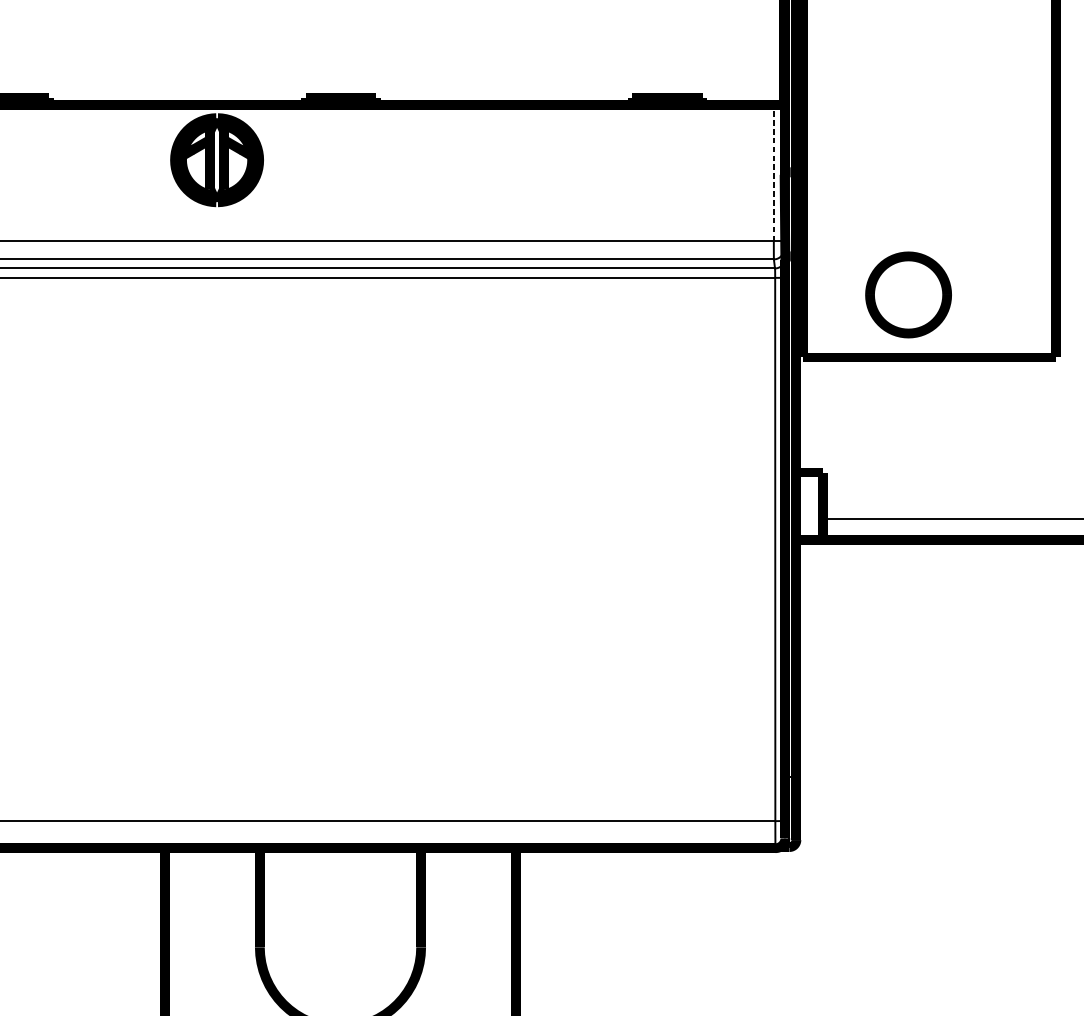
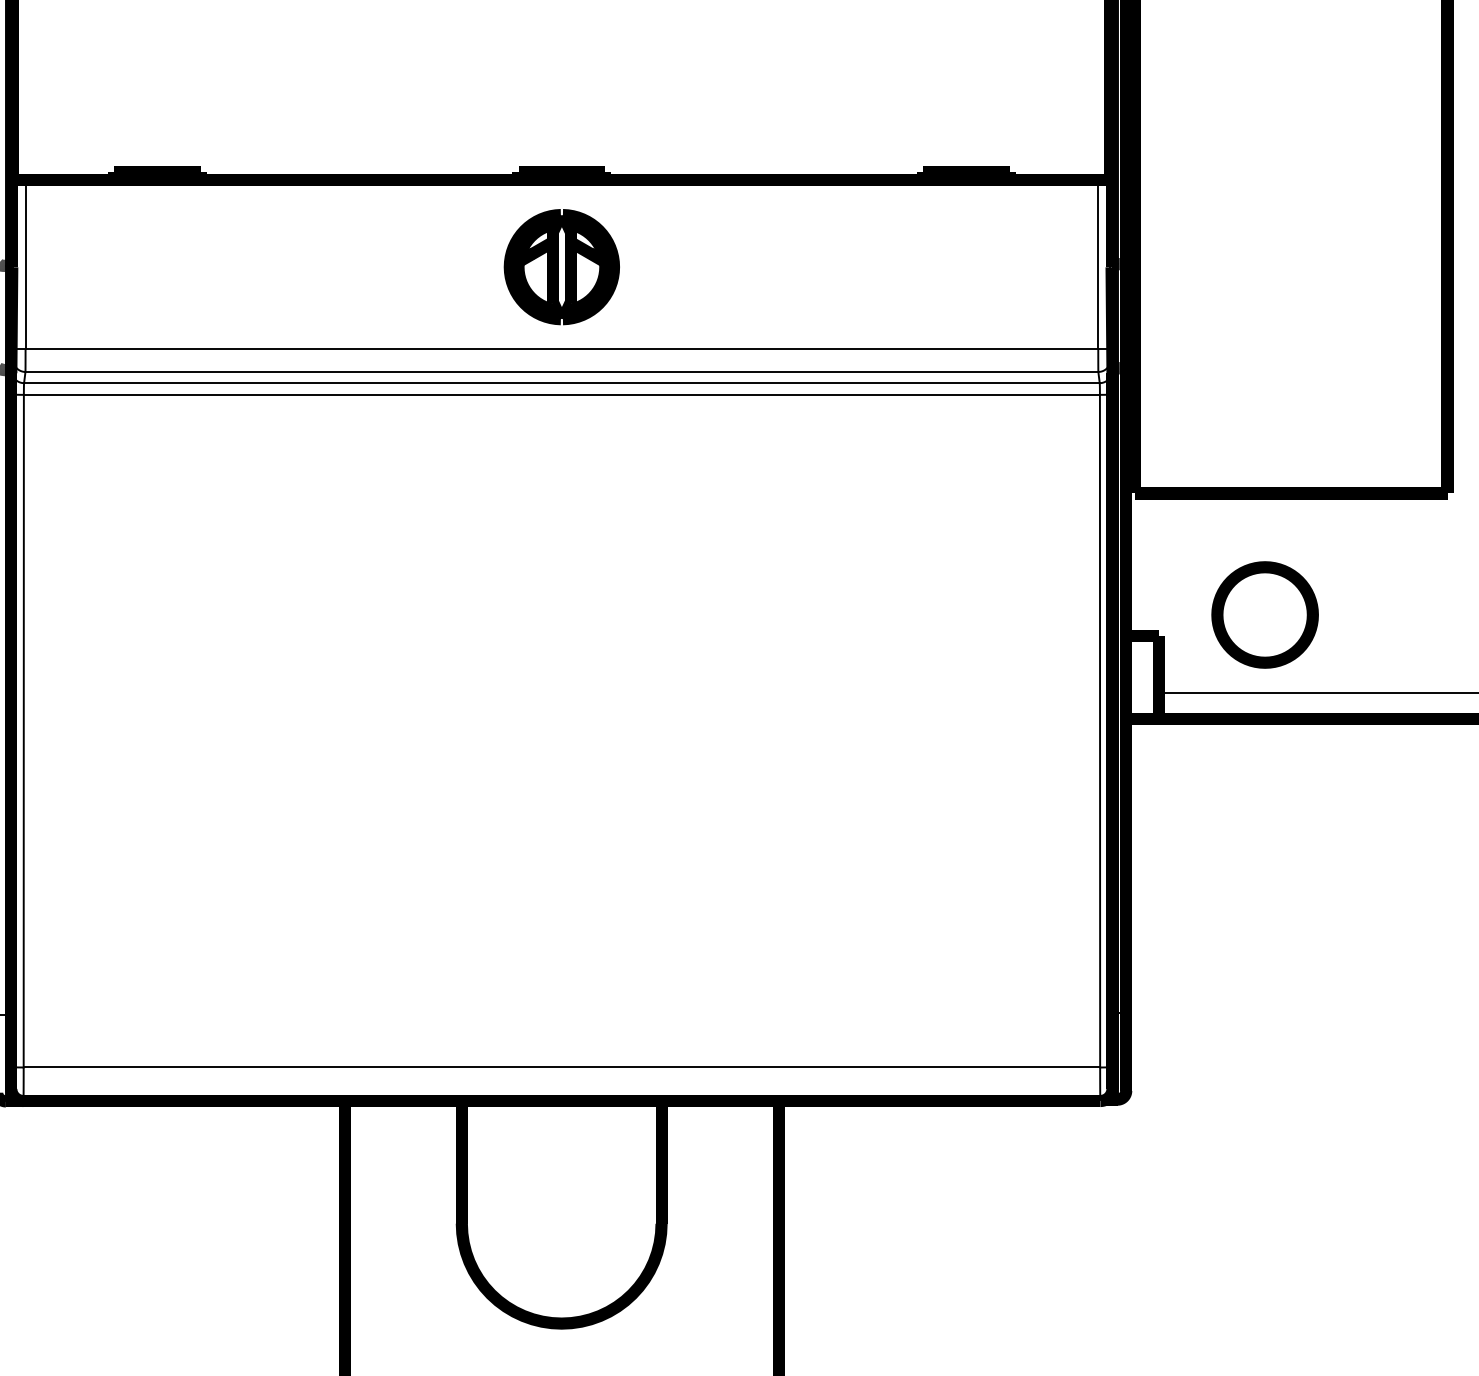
part: (216, 160) -> (561, 267), moved
line: (774, 172) -> (1098, 264), dashed -> solid
part: (908, 294) -> (1264, 614), moved

